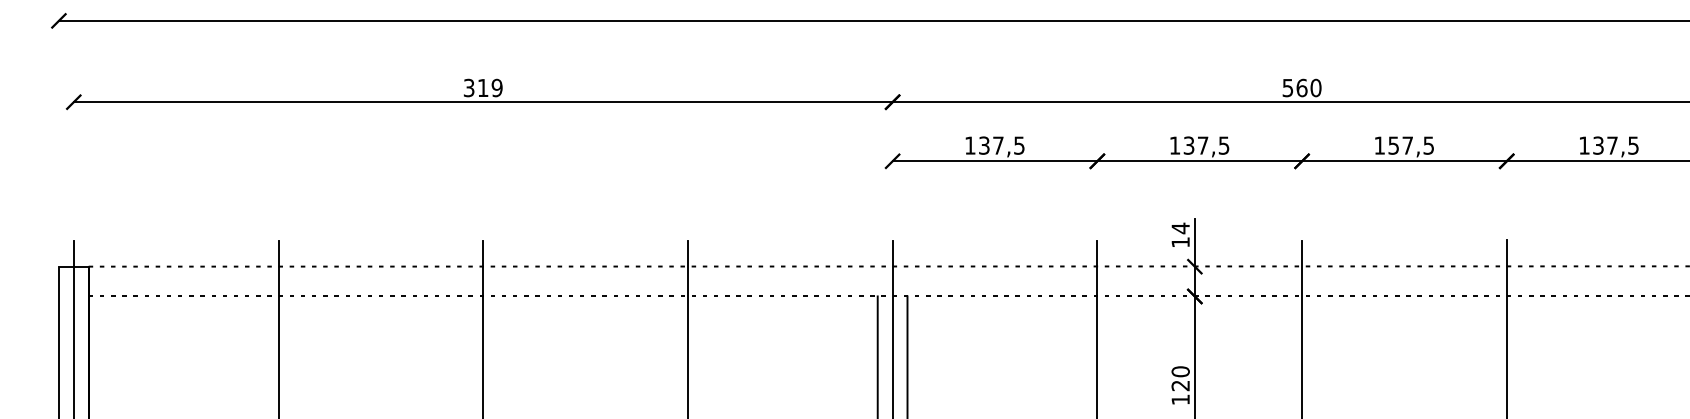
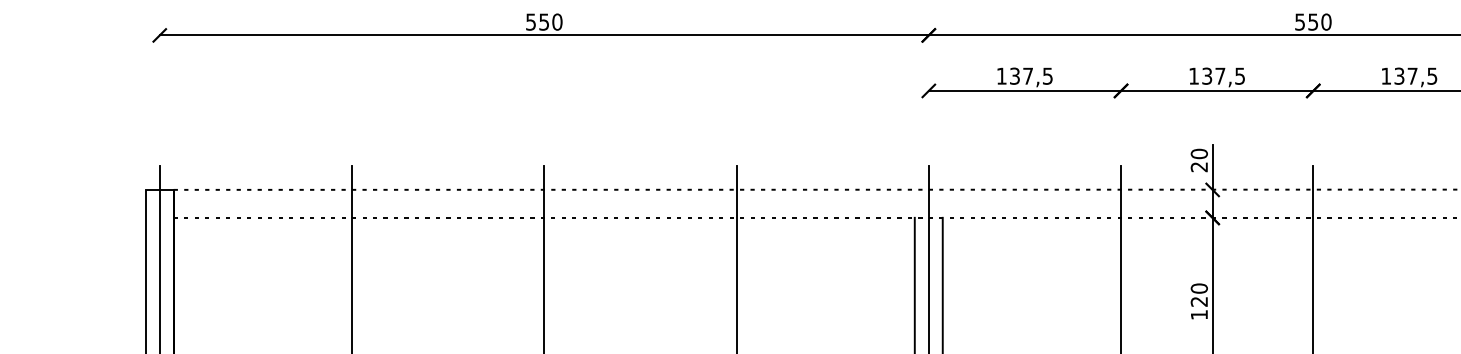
text: (483, 87) -> (544, 21), 319 -> 550
text: (1301, 87) -> (1312, 21), 560 -> 550
text: (1393, 144) -> (1399, 75), 157,5 -> 137,5
text: (1180, 234) -> (1199, 159), 14 -> 20

